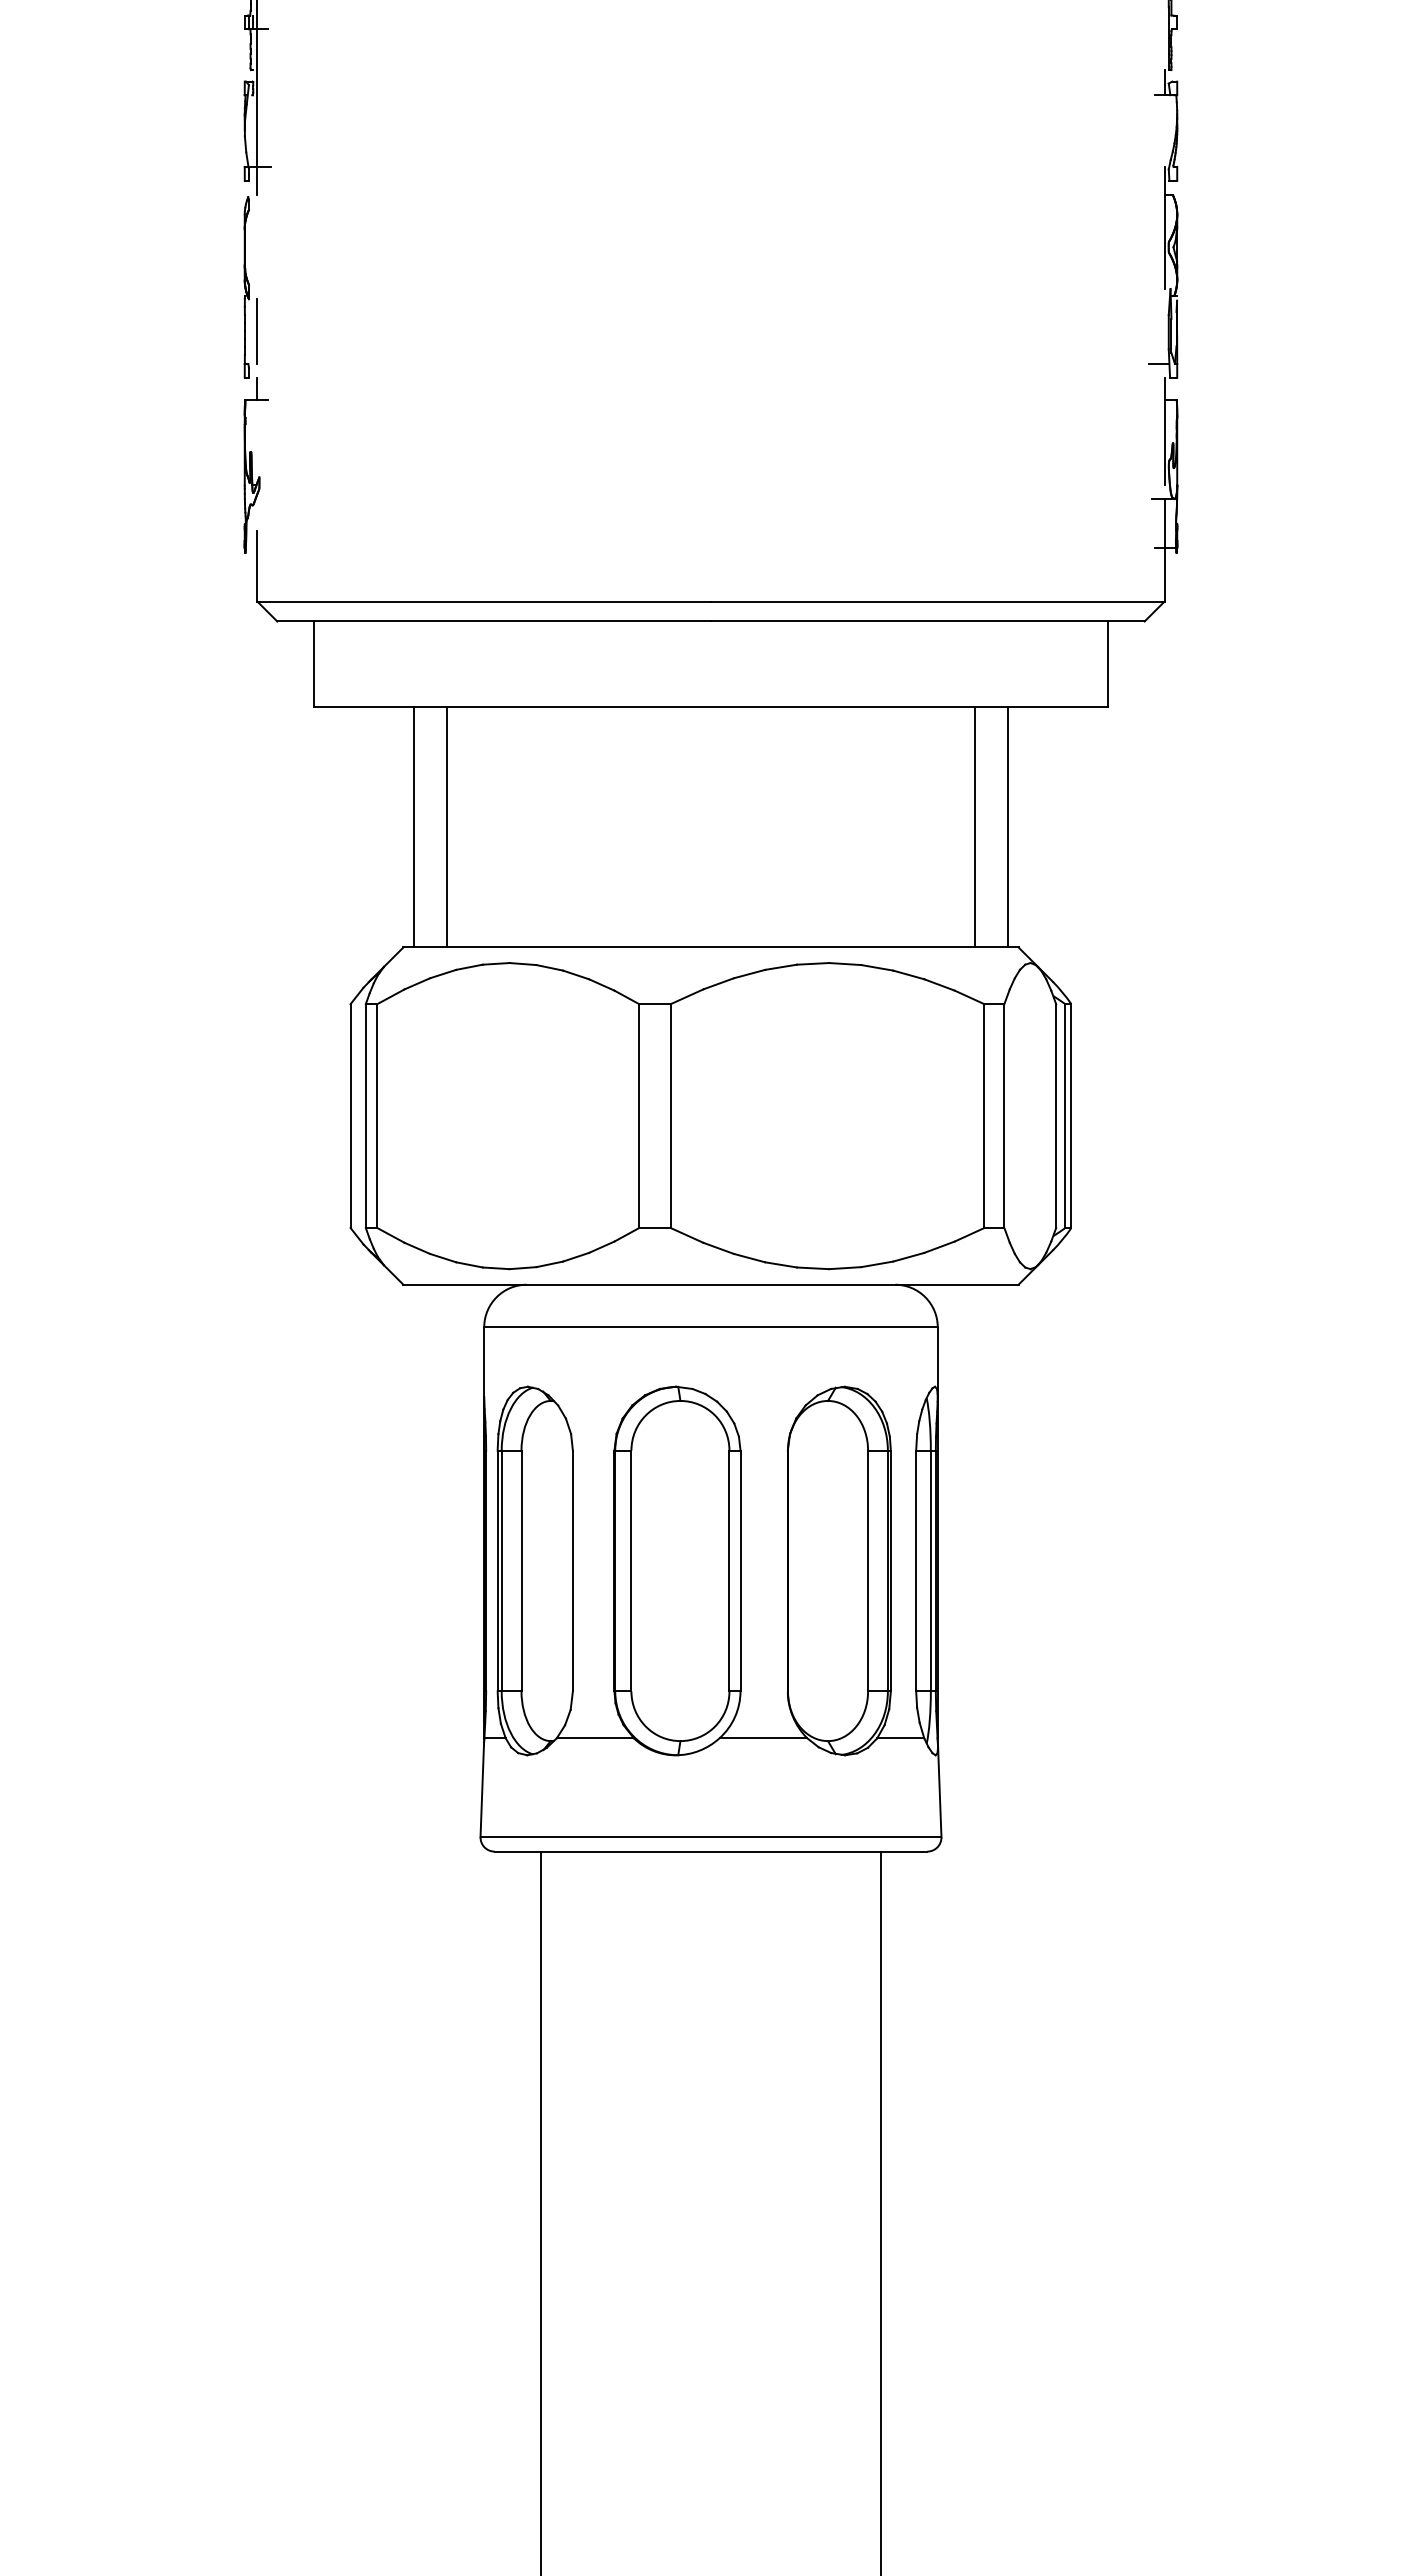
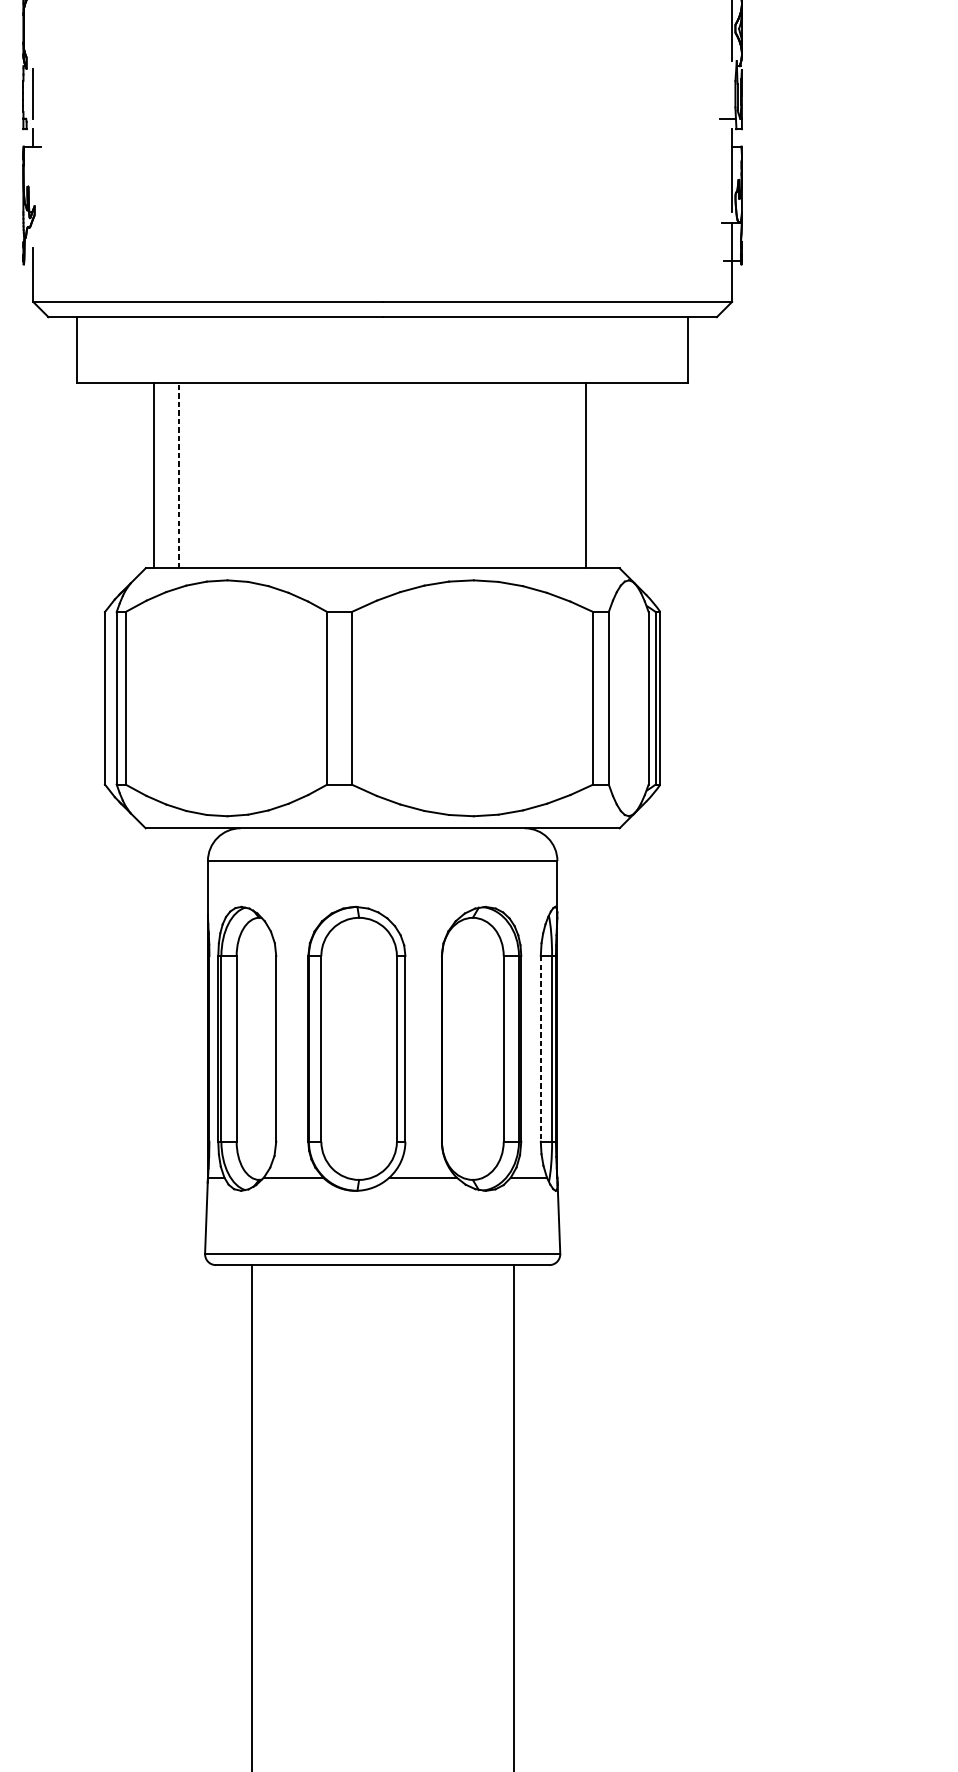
line: (446, 826) -> (178, 475), solid -> dashed
line: (1007, 826) -> (611, 475), removed
line: (916, 1571) -> (541, 1049), solid -> dashed

